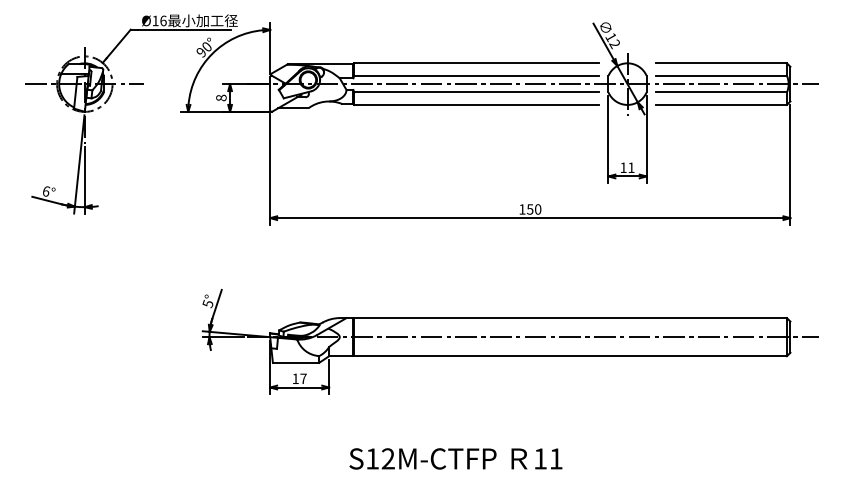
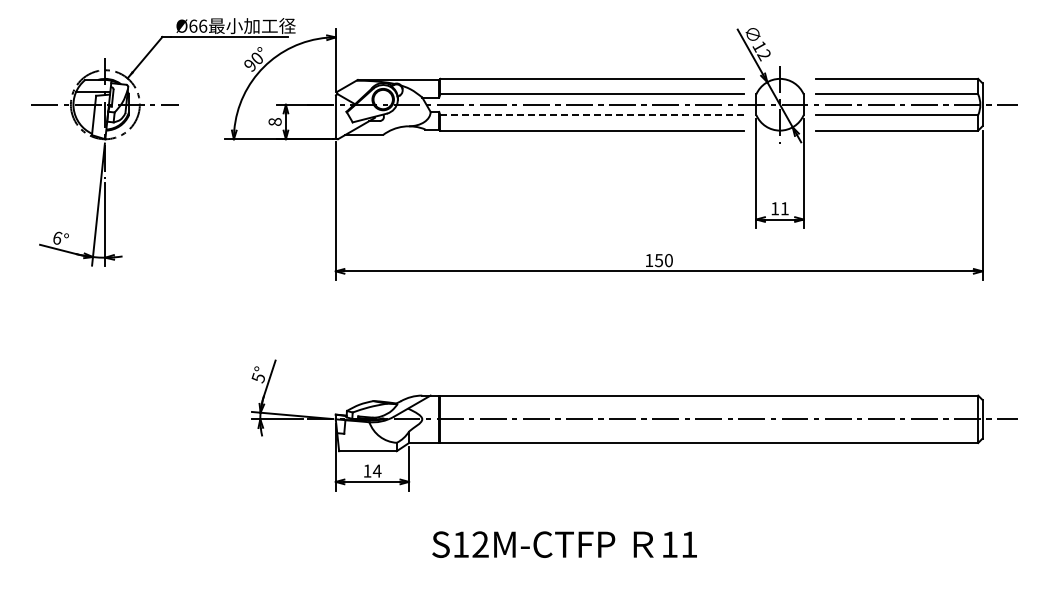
text: (155, 20) -> (193, 25), Ø16 -> Ø66
line: (476, 92) -> (592, 115), solid -> dashed
text: (302, 378) -> (376, 470), 17 -> 14
text: (455, 458) -> (564, 544), moved

